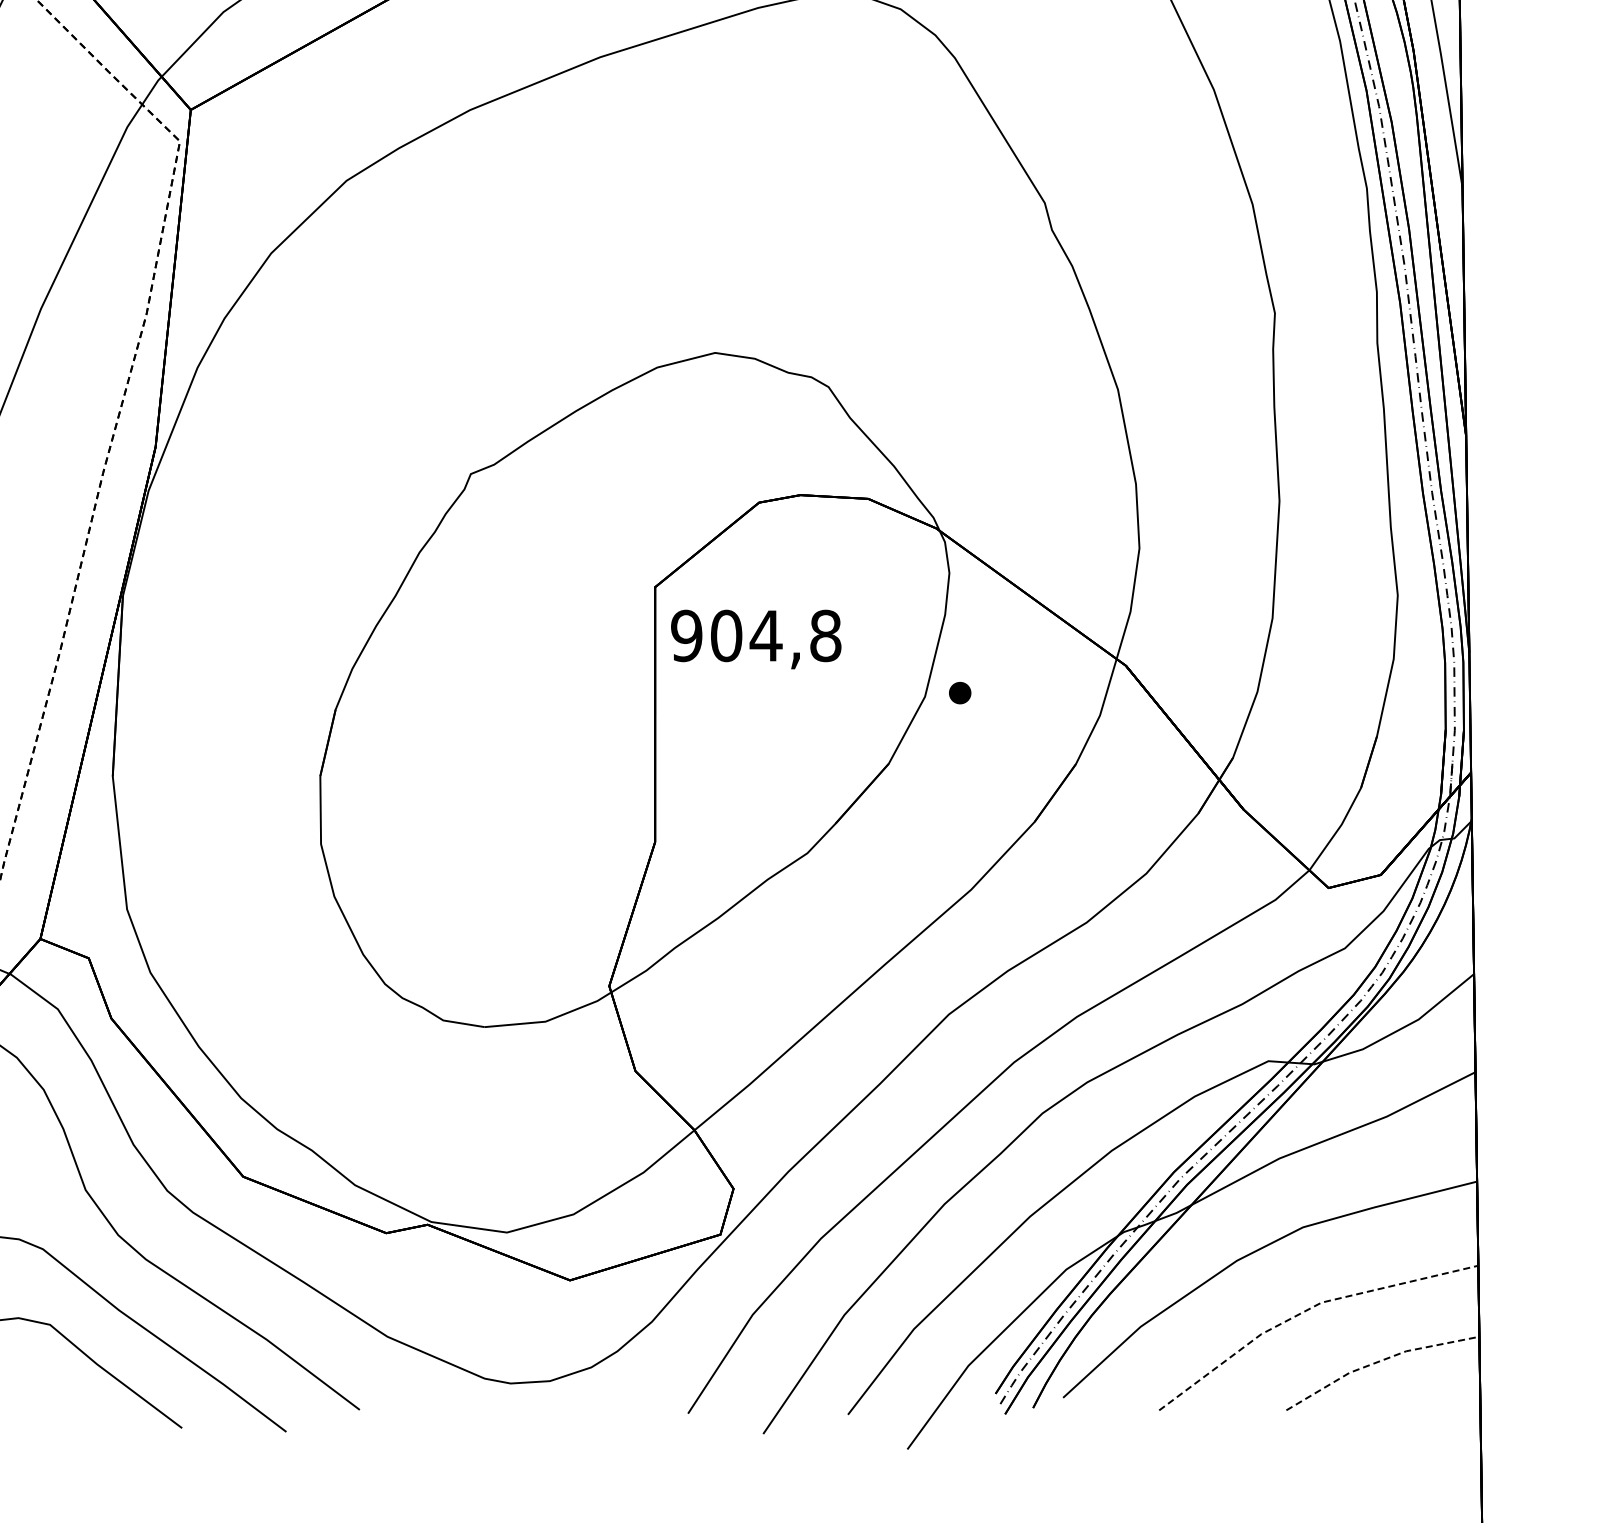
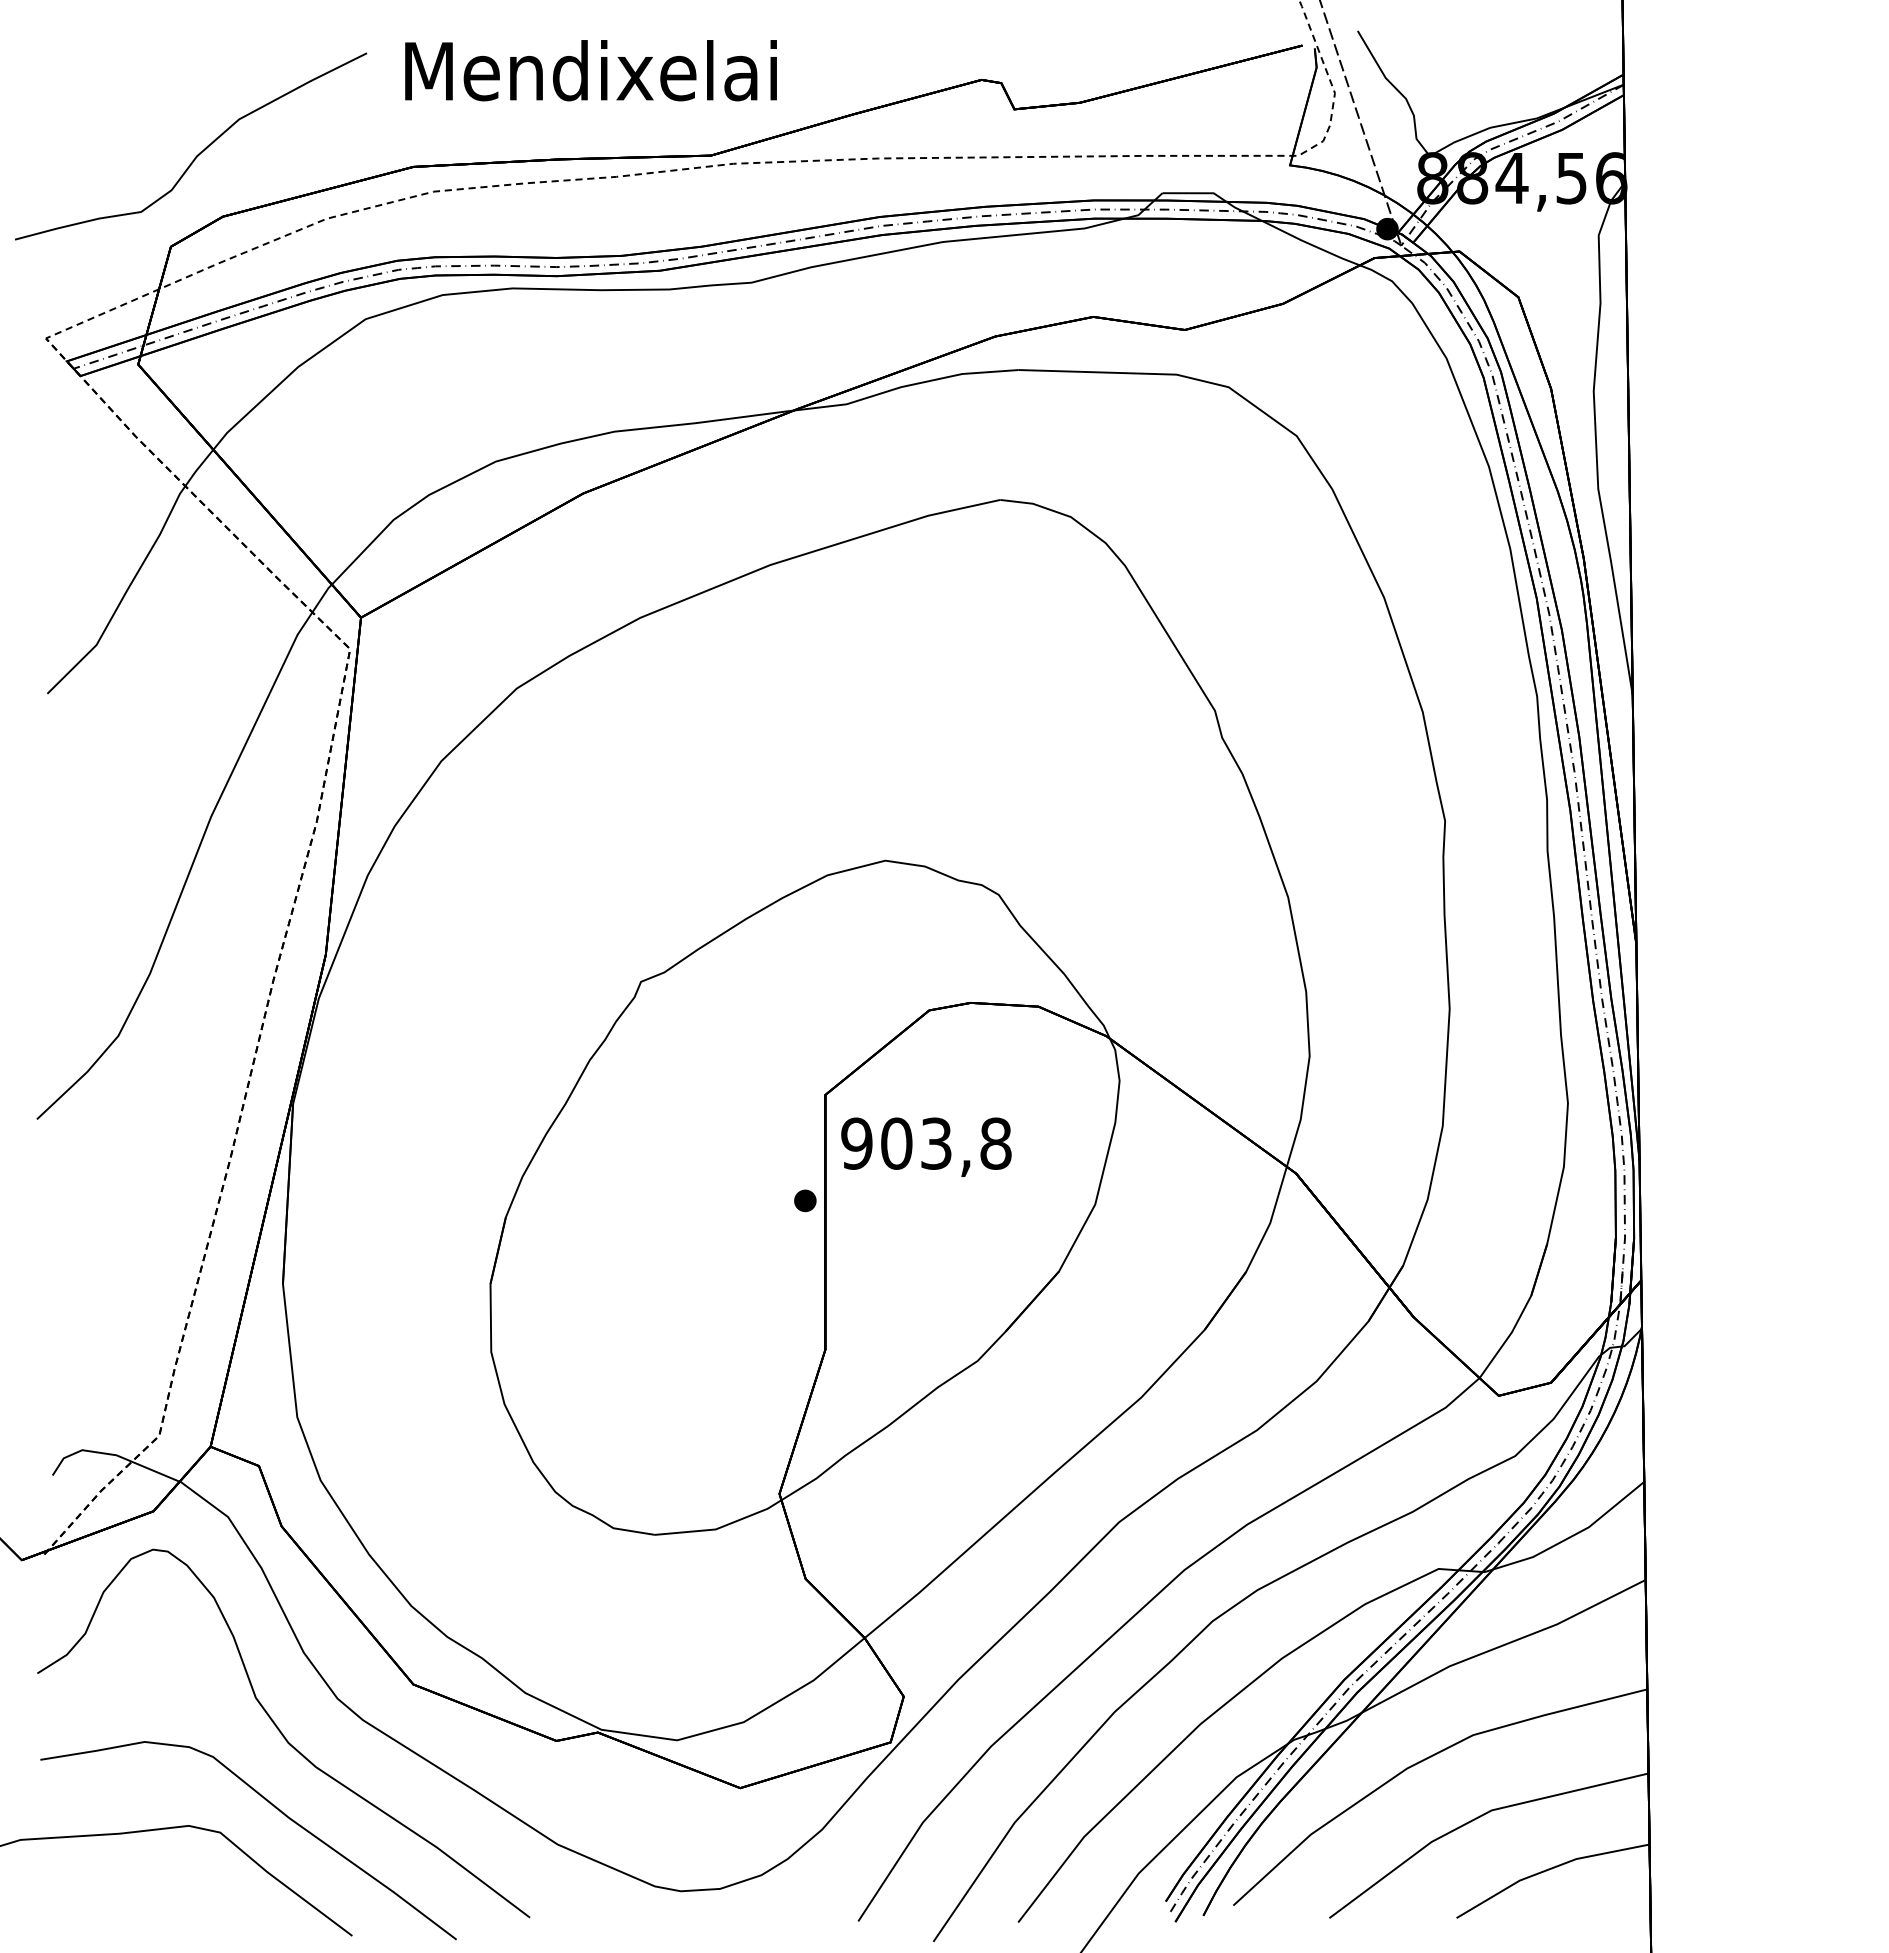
text: (765, 635) -> (935, 1143), 904,8 -> 903,8
part: (960, 692) -> (805, 1200), moved
line: (1306, 1310) -> (1476, 1818), dashed -> solid
line: (1378, 1361) -> (1548, 1869), dashed -> solid

